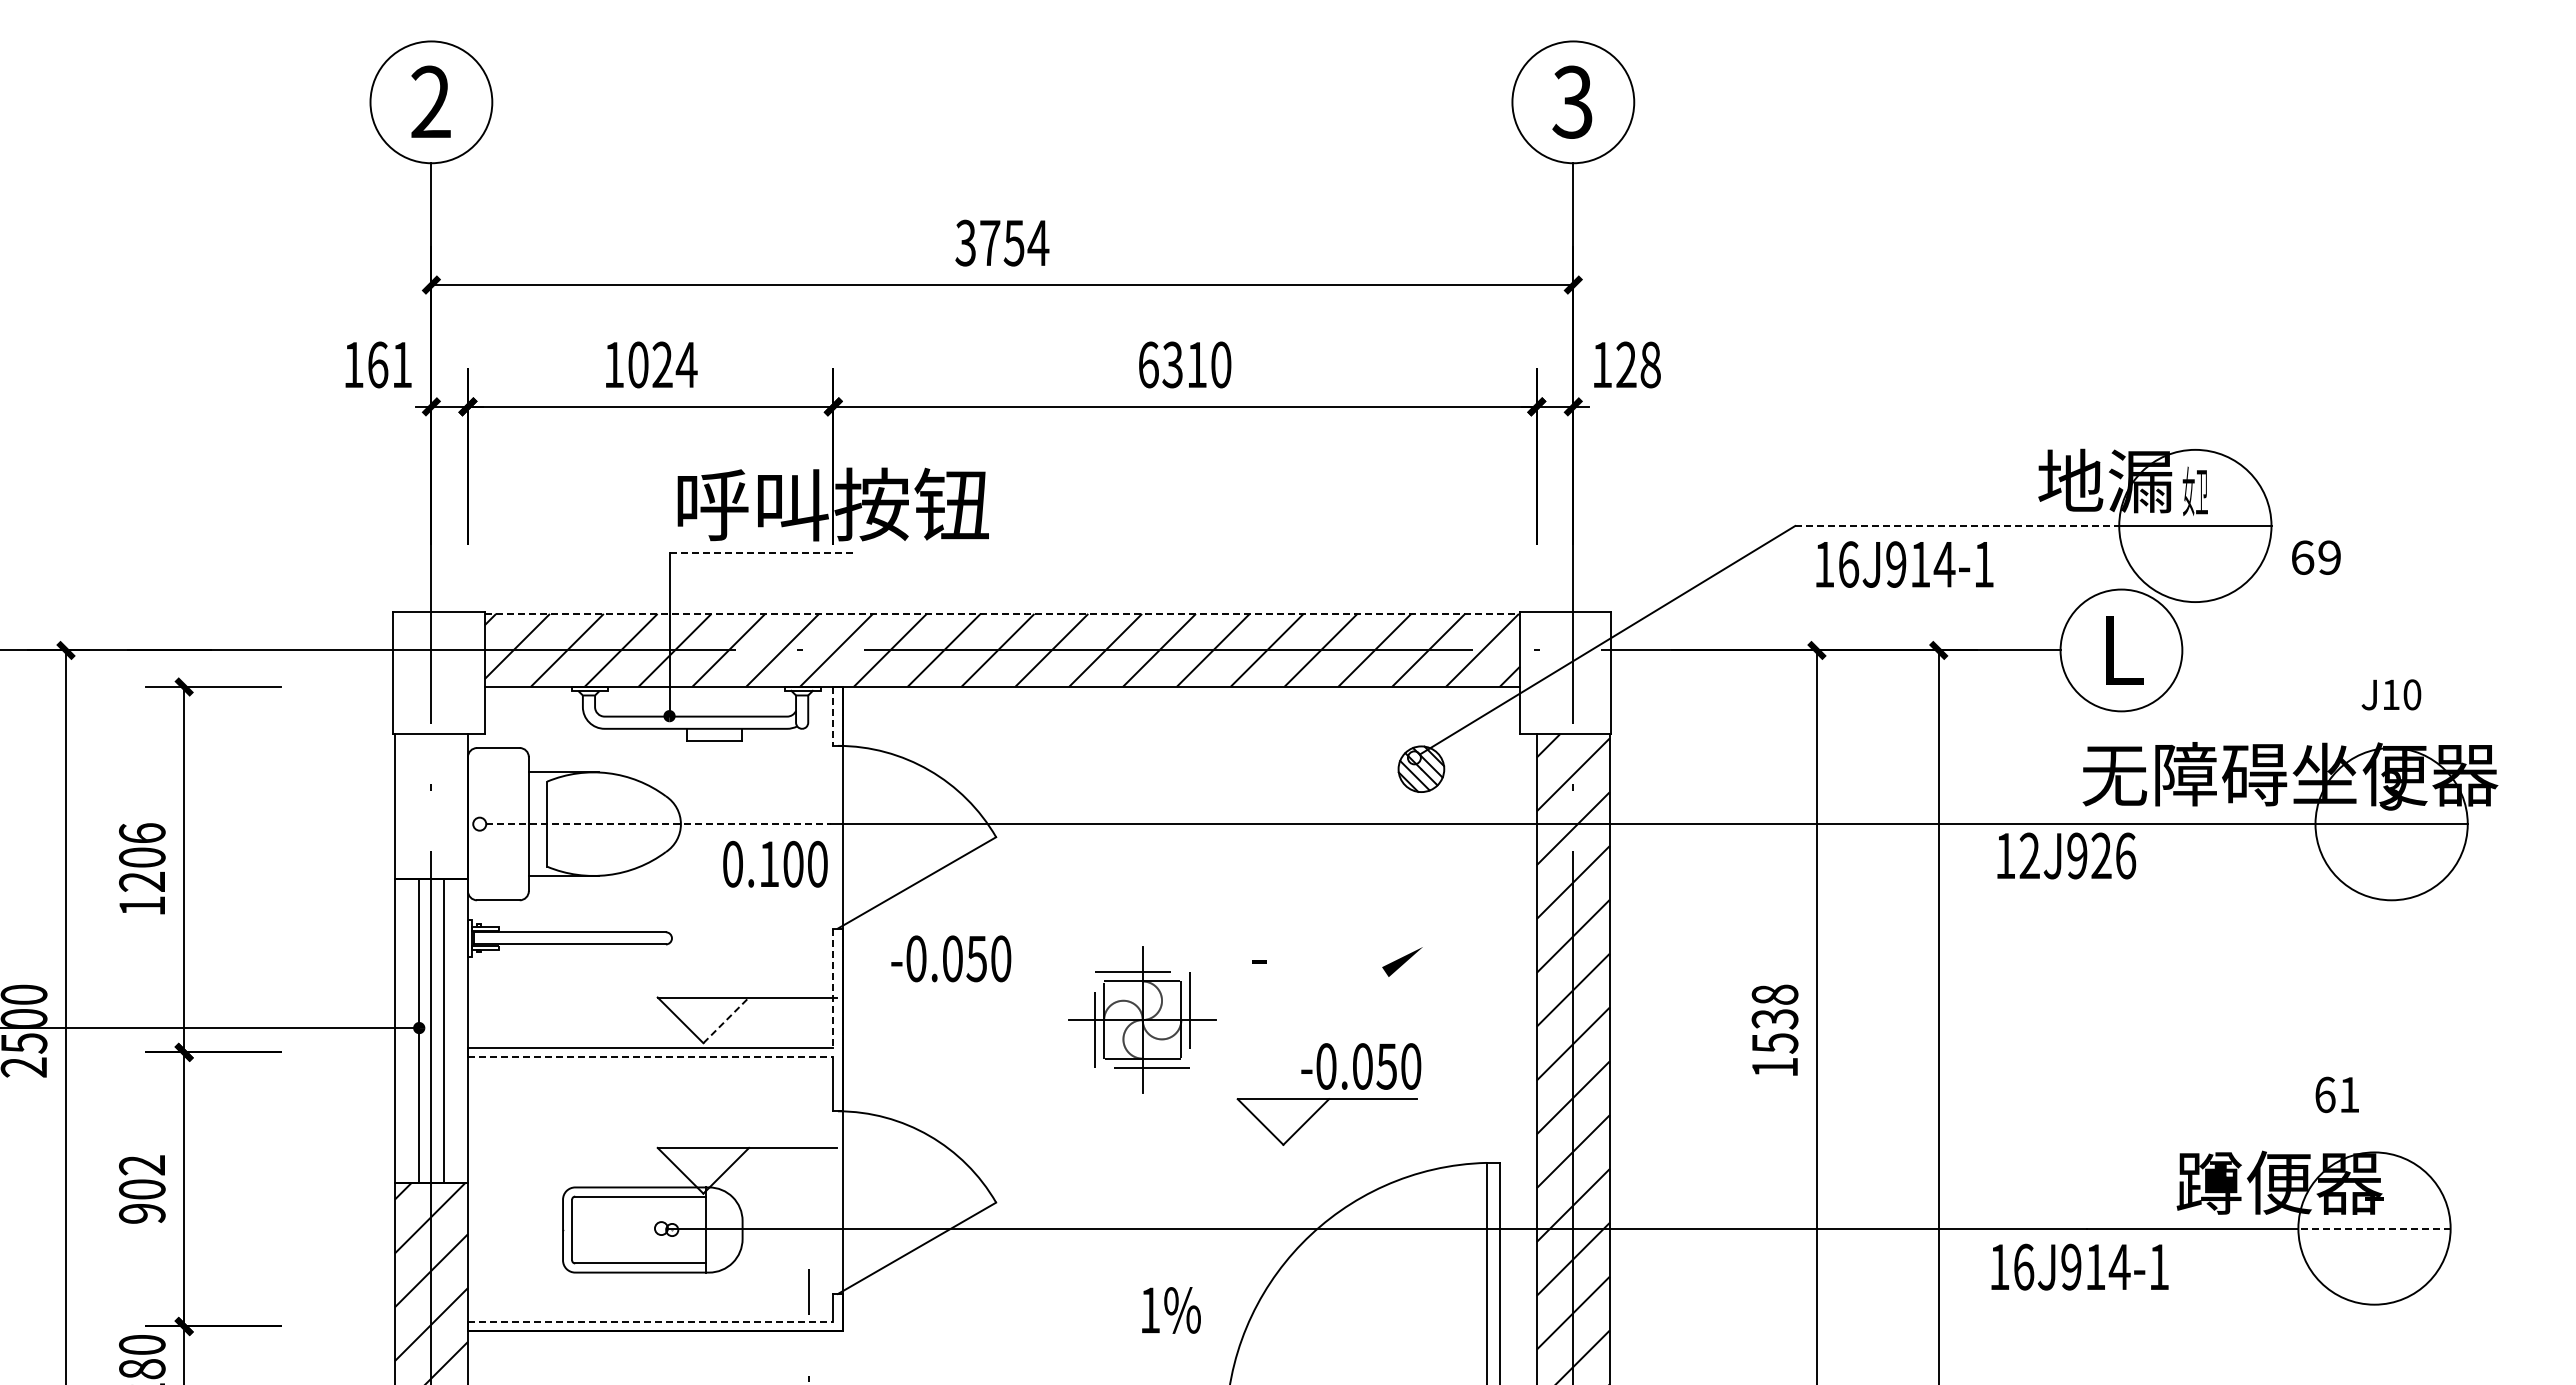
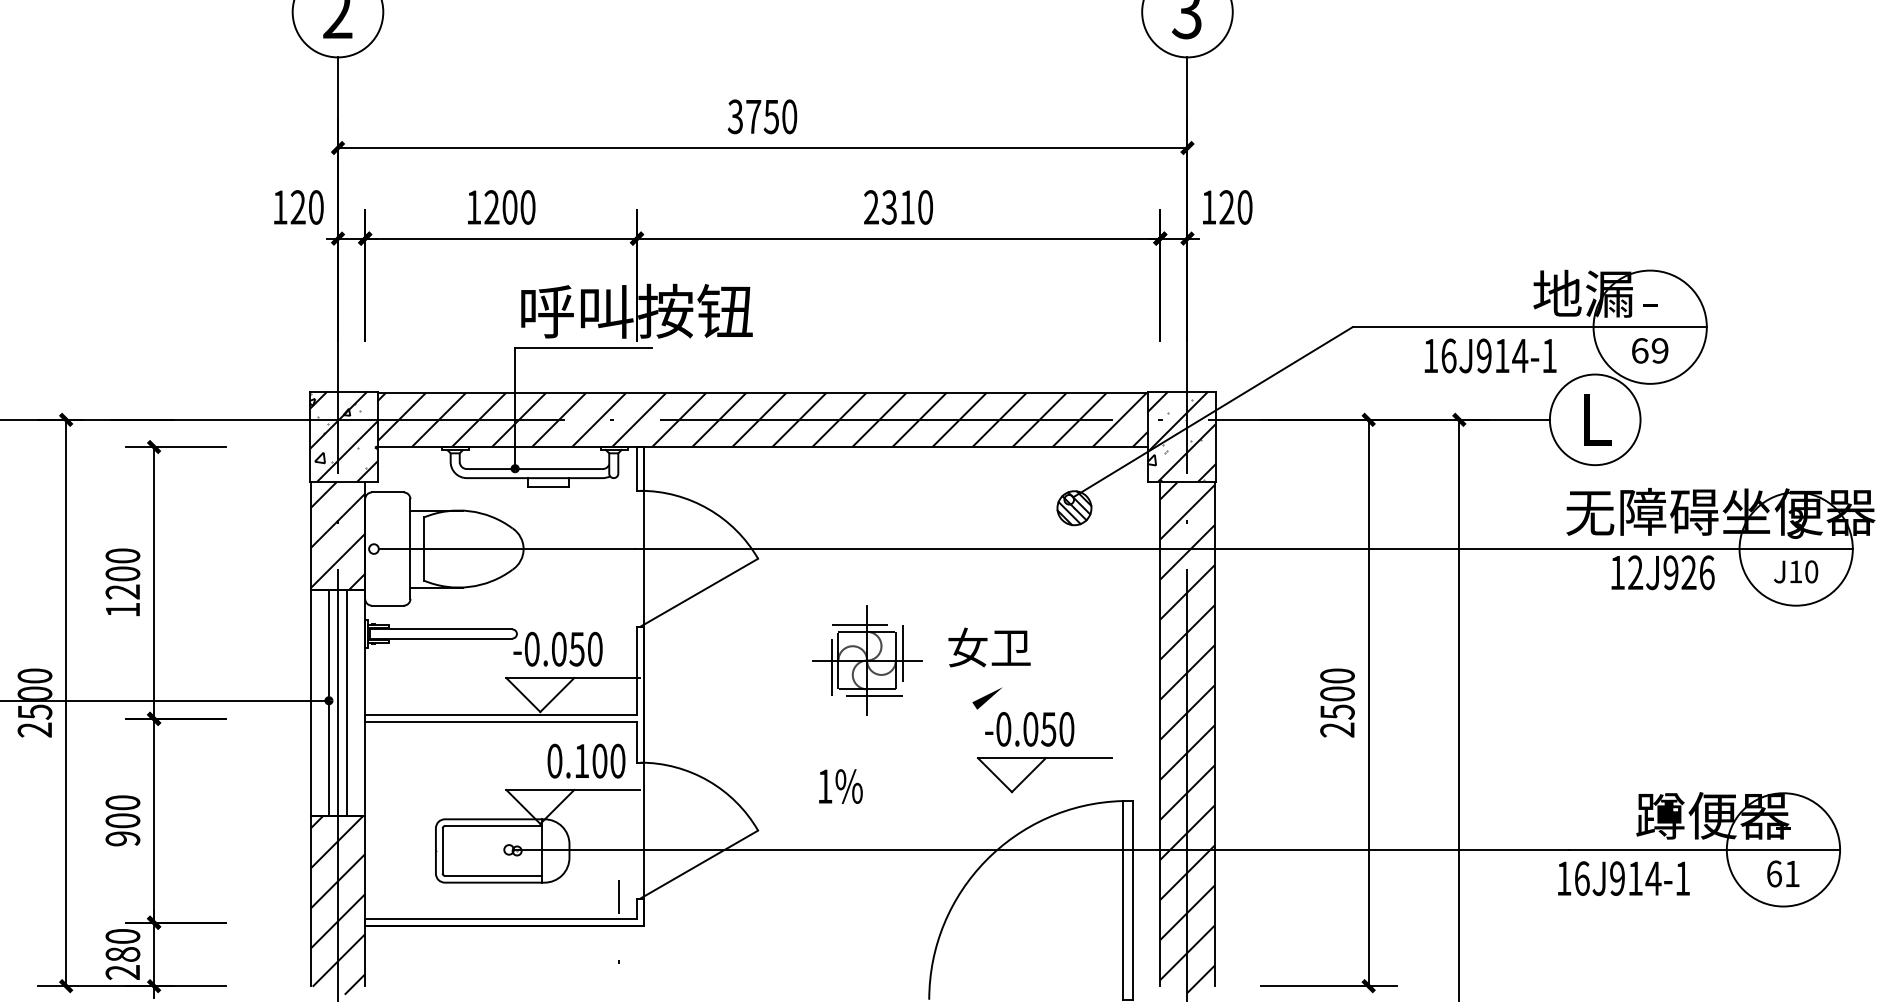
text: (1038, 242) -> (789, 116), 3754 -> 3750
text: (390, 364) -> (307, 207), 161 -> 120
text: (662, 364) -> (509, 207), 1024 -> 1200
text: (1148, 364) -> (871, 207), 6310 -> 2310
text: (1650, 364) -> (1244, 207), 128 -> 120
text: (2194, 490) -> (1649, 300), 女卫 -> -
line: (1957, 525) -> (1473, 326), dashed -> solid
line: (762, 553) -> (584, 347), dashed -> solid
text: (2316, 557) -> (1650, 350), moved
text: (1904, 564) -> (1490, 355), moved
line: (1002, 613) -> (762, 392), dashed -> solid
hatch: (438, 673) -> (343, 436), added
hatch: (1565, 673) -> (1181, 436), added
text: (2391, 694) -> (1796, 571), moved
line: (833, 716) -> (637, 468), dashed -> solid
hatch: (430, 806) -> (337, 535), added
line: (658, 824) -> (506, 549), dashed -> solid
text: (142, 833) -> (123, 556), 1206 -> 1200
text: (2066, 855) -> (1662, 572), moved
text: (775, 864) -> (586, 761), moved
text: (1307, 956) -> (989, 647), - -> 女卫
text: (951, 958) -> (558, 648), moved
line: (1402, 961) -> (987, 698), moved
line: (833, 988) -> (637, 671), dashed -> solid
part: (1142, 1019) -> (866, 660), moved
line: (726, 1020) -> (557, 695), dashed -> solid
text: (1774, 1030) -> (1337, 702), 1538 -> 2500
line: (650, 1057) -> (500, 722), dashed -> solid
text: (2336, 1094) -> (1782, 873), moved
part: (1317, 1112) -> (1037, 768), moved
text: (142, 1165) -> (123, 802), 902 -> 900
line: (2374, 1228) -> (1783, 849), dashed -> solid
text: (2079, 1266) -> (1623, 878), moved
text: (1171, 1310) -> (840, 786), moved
line: (650, 1321) -> (500, 919), dashed -> solid

